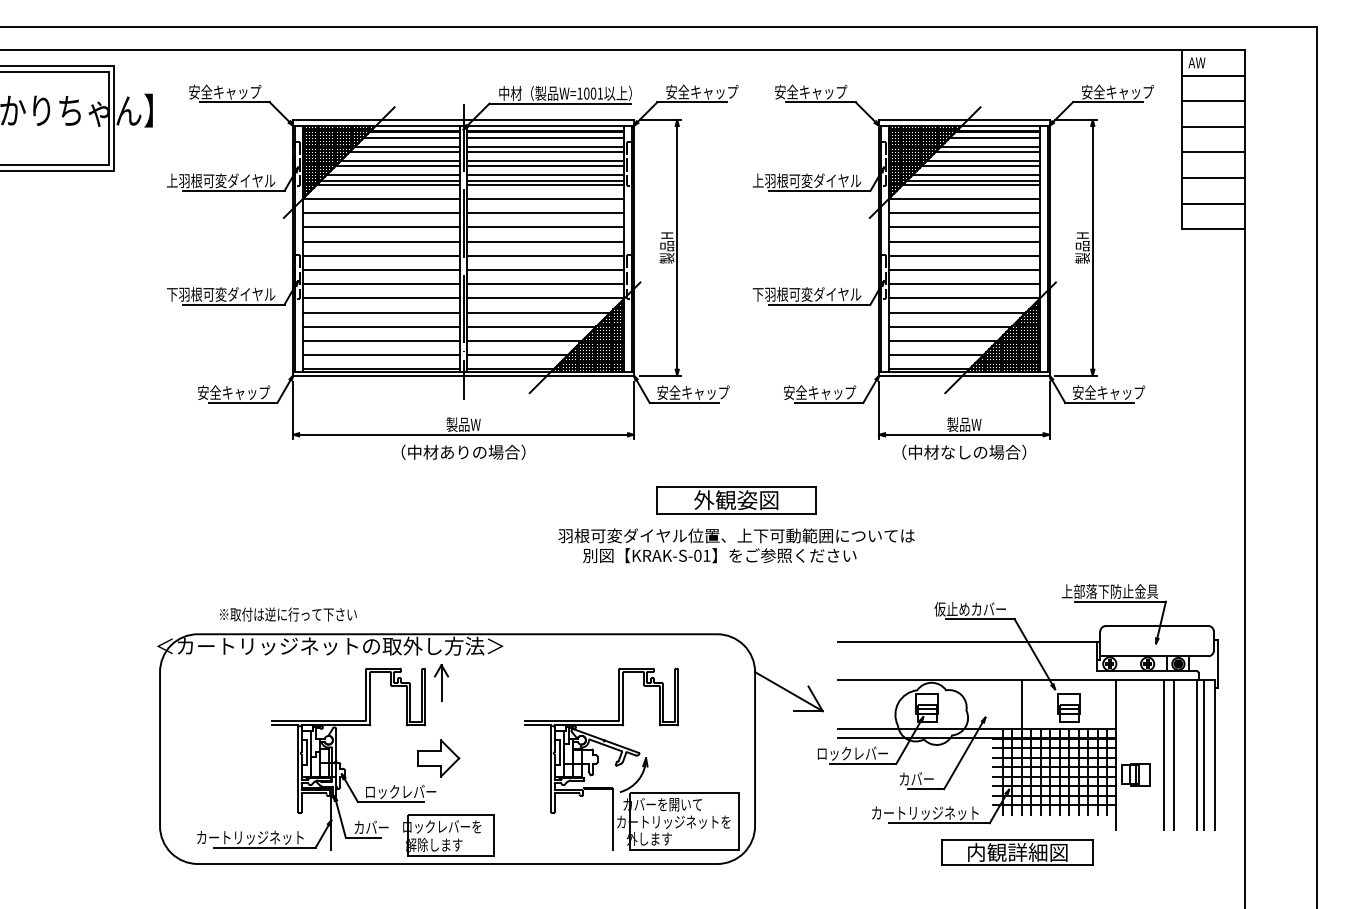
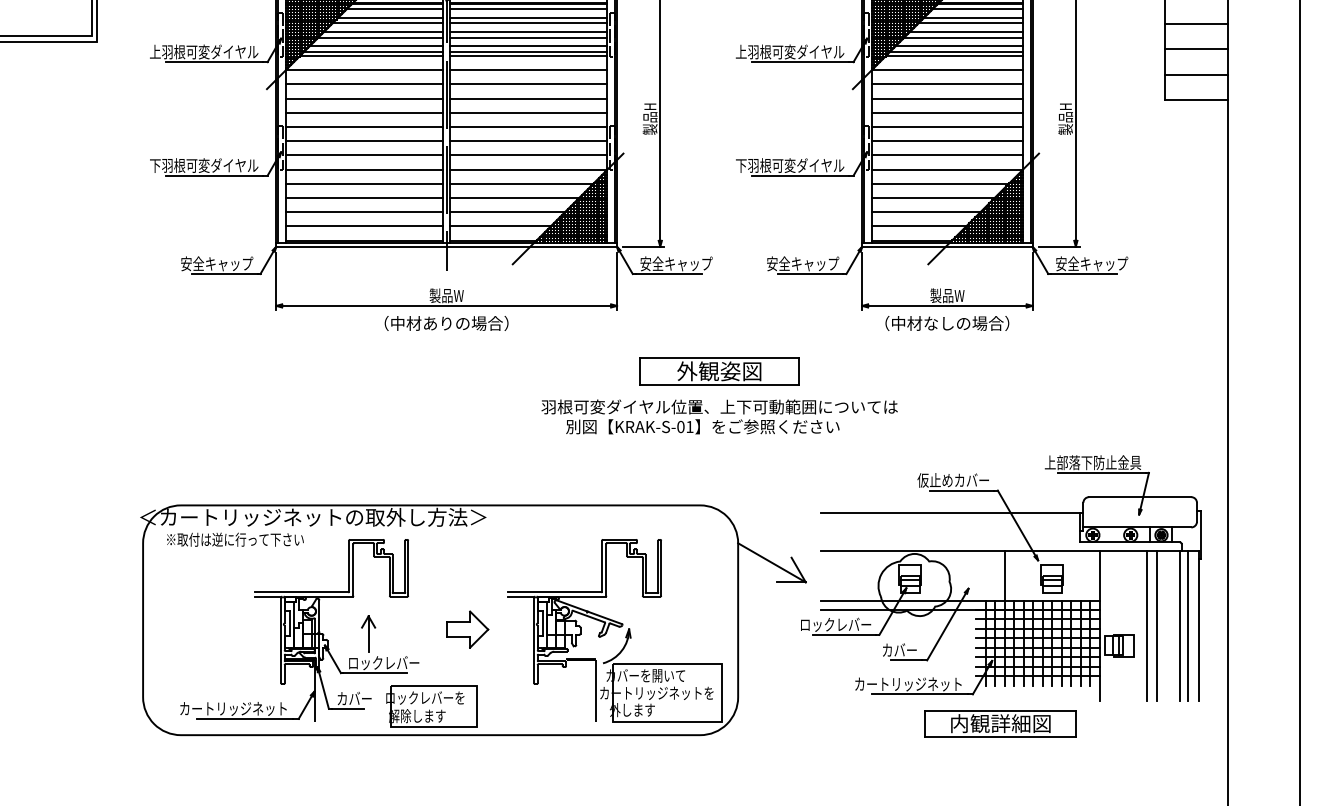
text: (288, 614) -> (235, 539), moved
part: (441, 682) -> (368, 633), moved
part: (438, 758) -> (467, 629), moved

